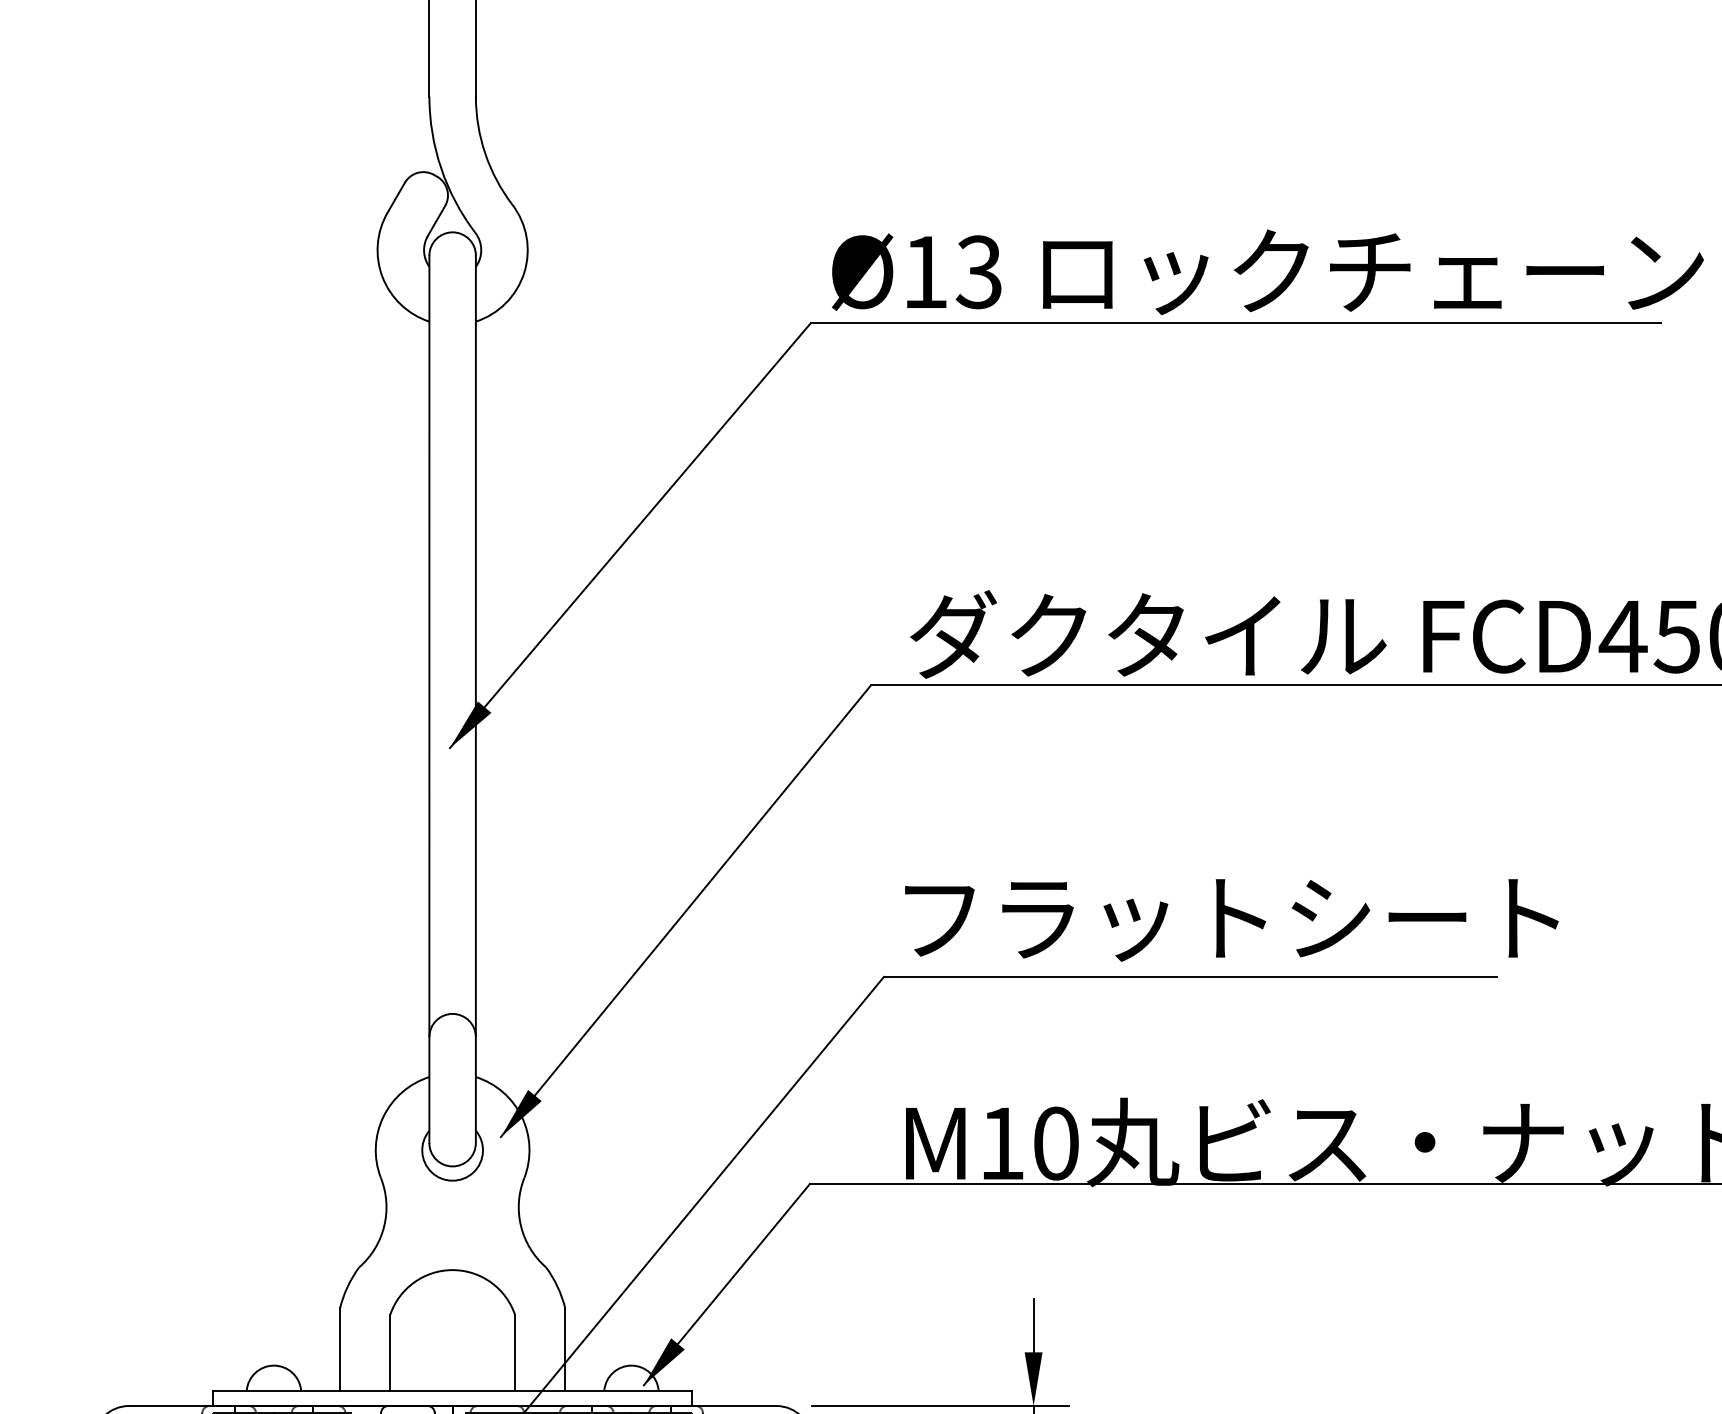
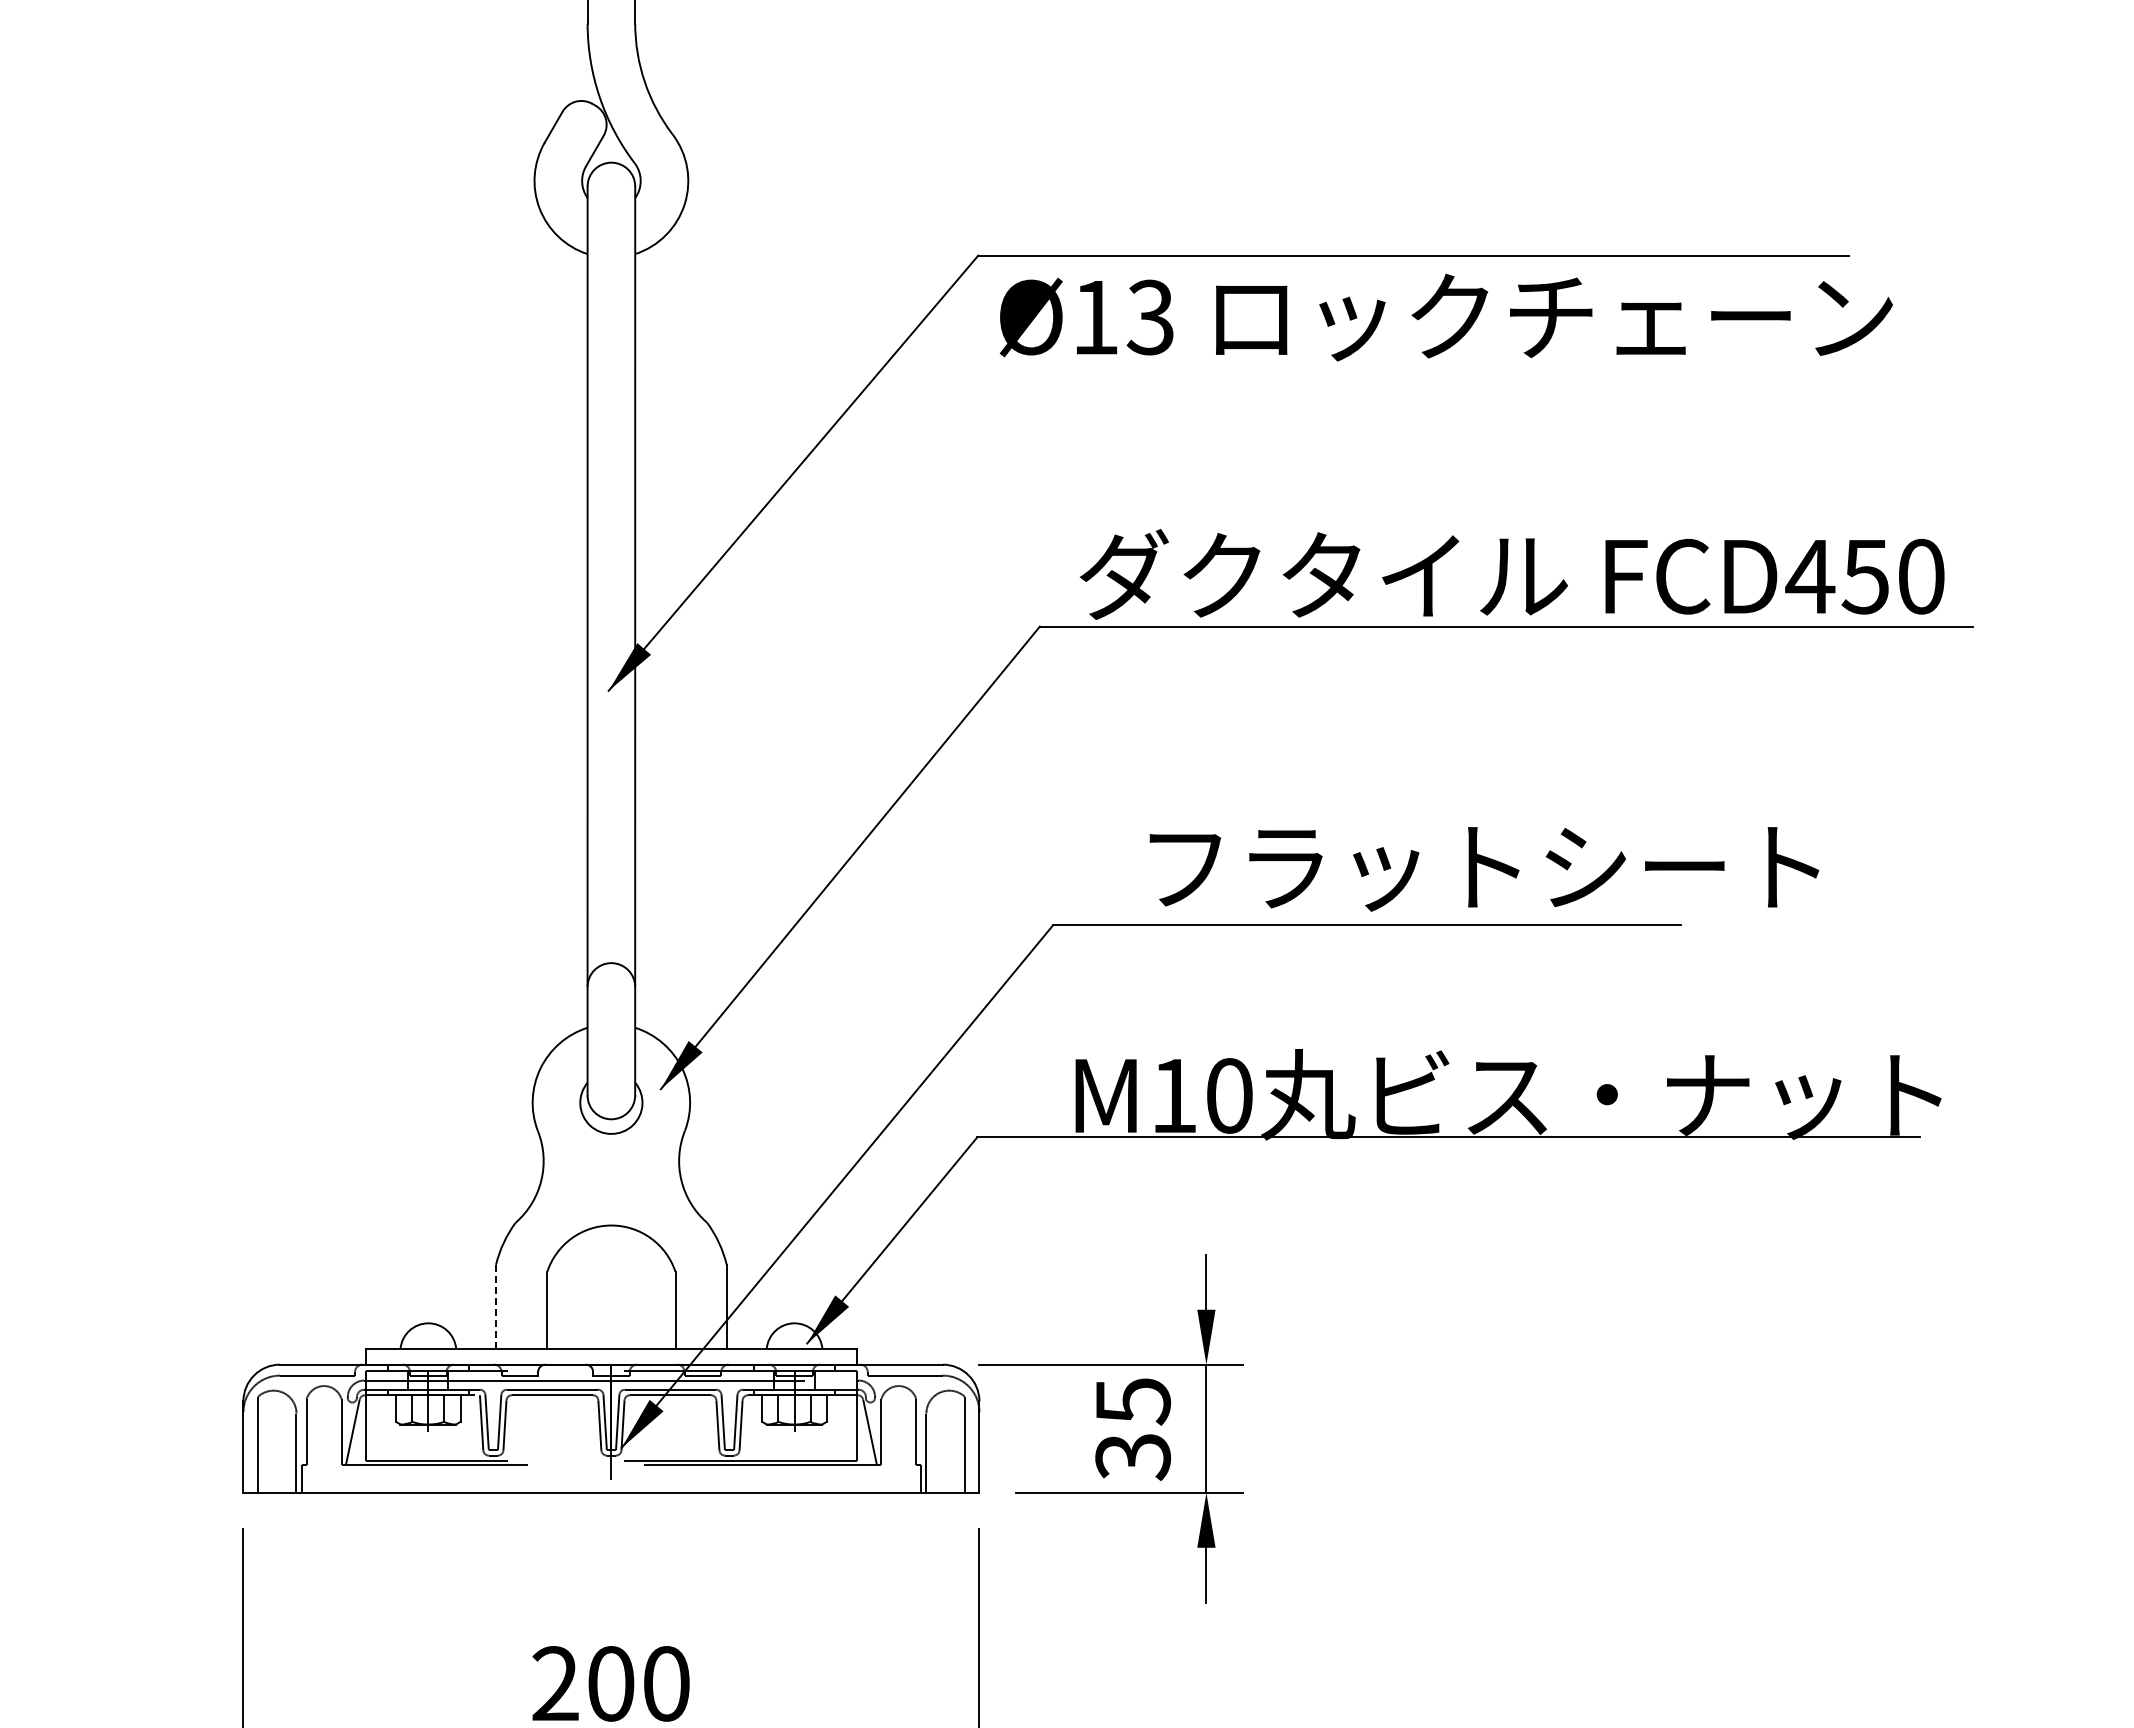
text: (1267, 272) -> (1445, 317), moved
text: (1231, 920) -> (1484, 869), moved
line: (340, 1349) -> (496, 1306), solid -> dashed

